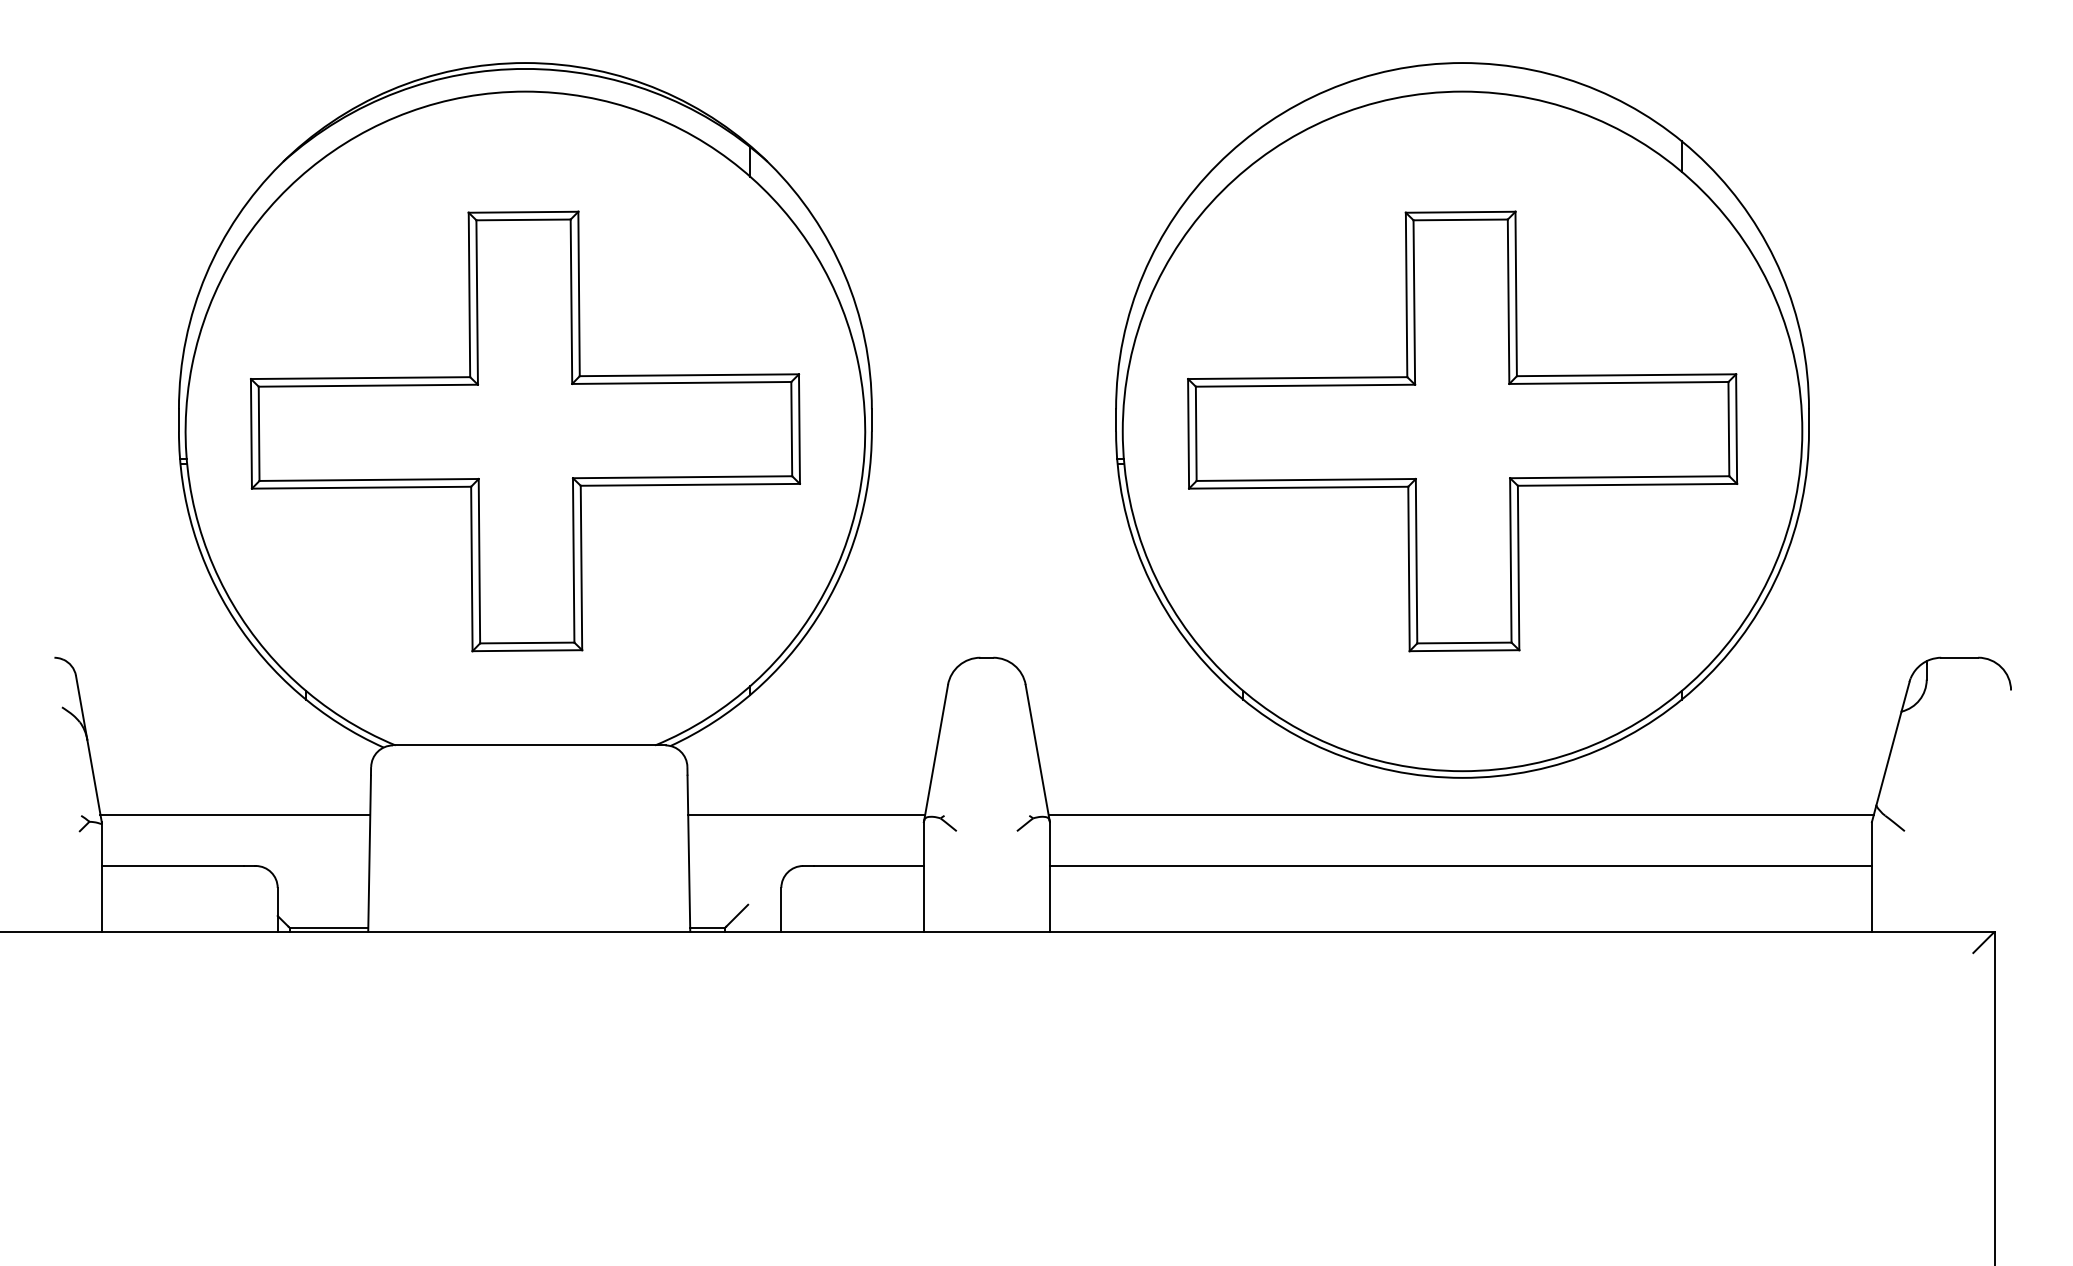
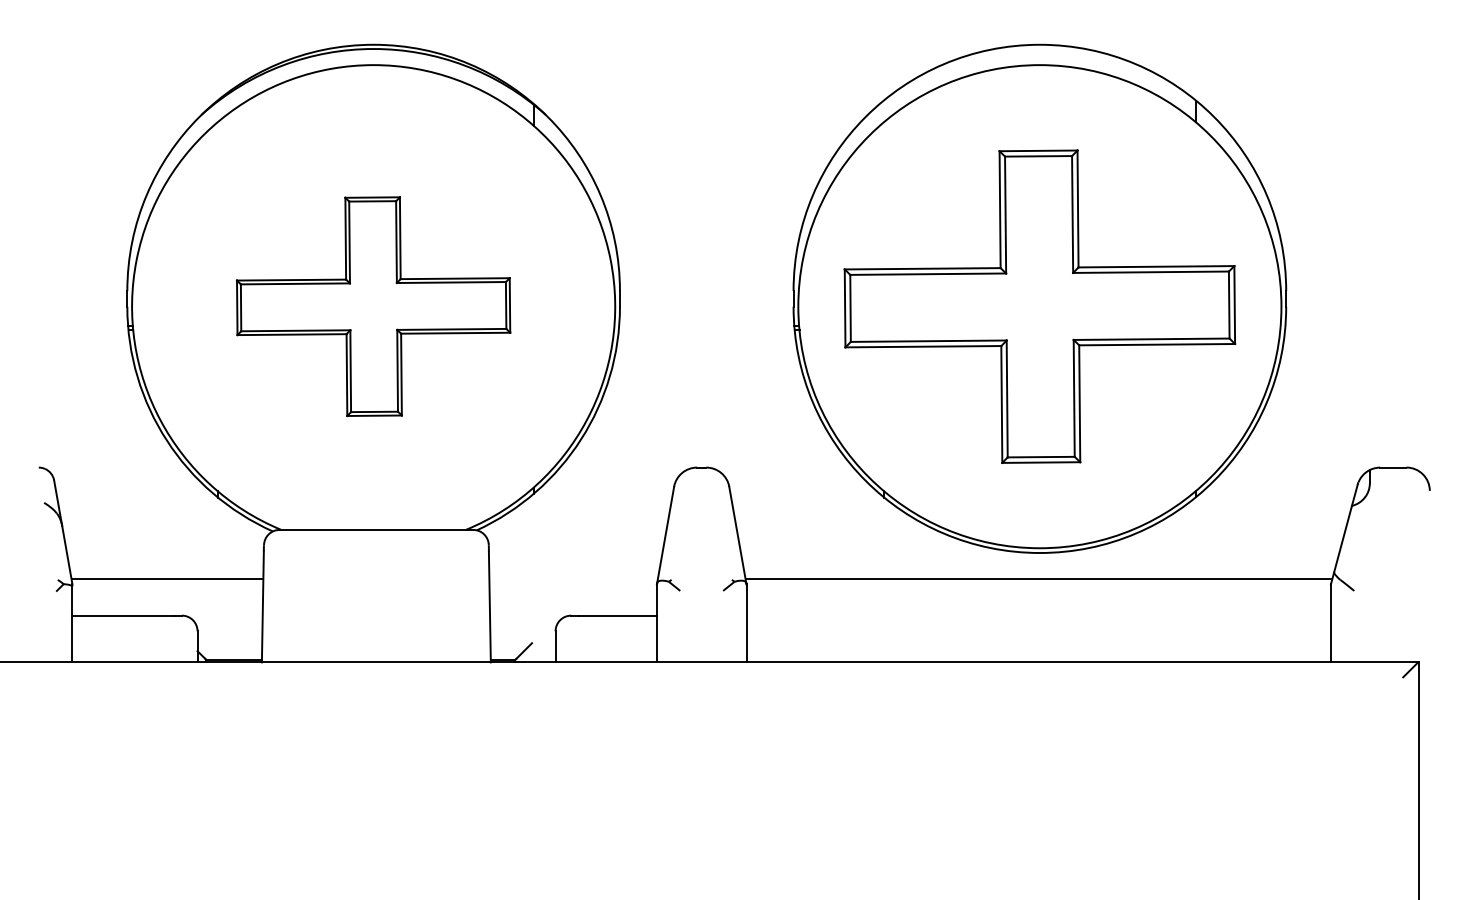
part: (525, 431) -> (373, 306), size x0.7
line: (806, 815) -> (573, 579), removed
line: (1460, 865) -> (1038, 615), removed

